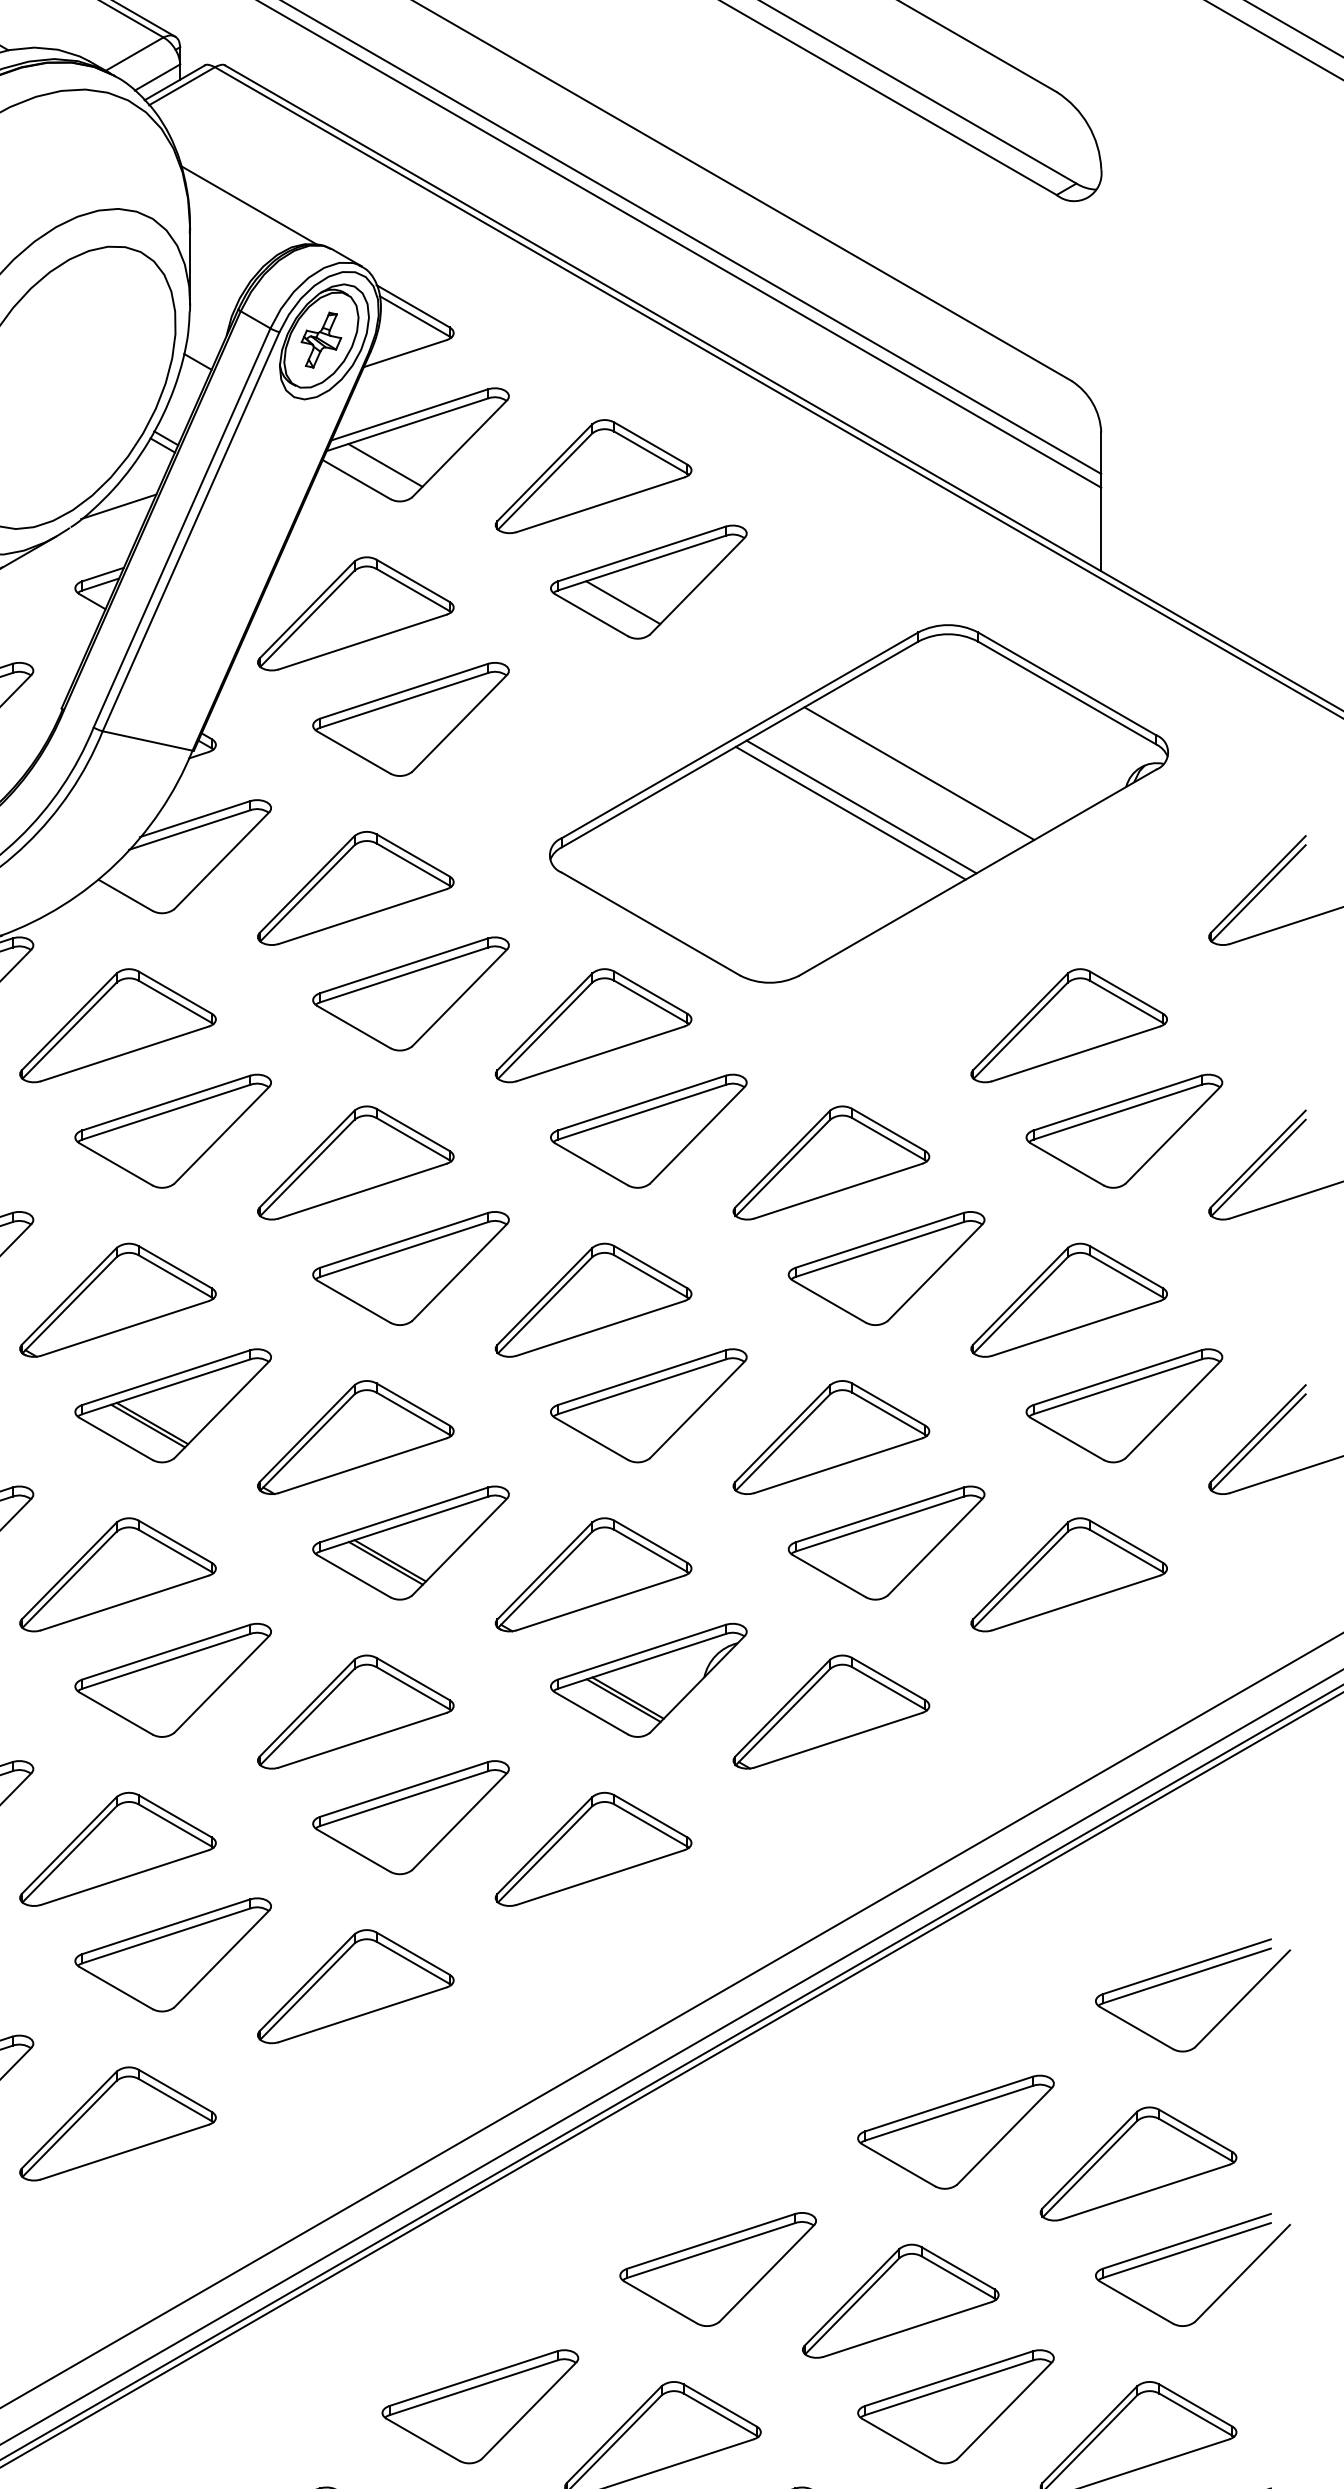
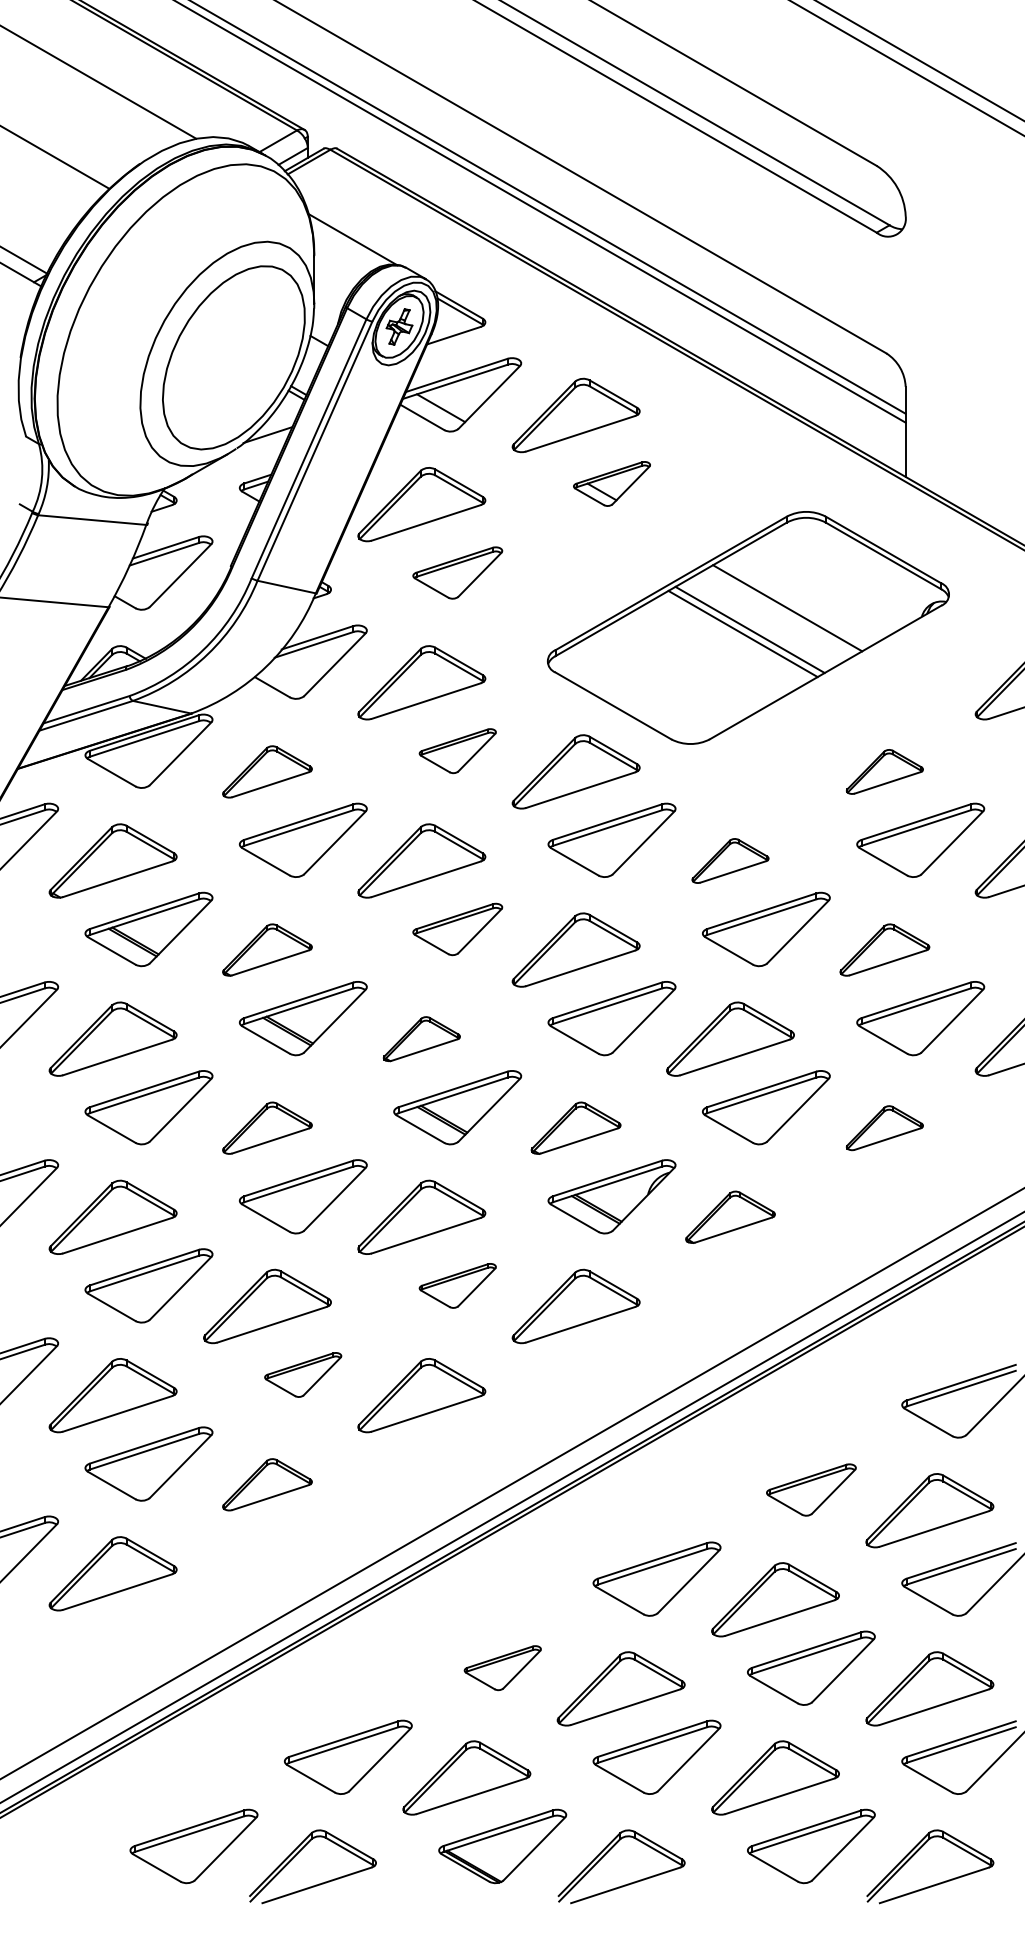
part: (648, 581) -> (611, 483), size x0.6
part: (410, 718) -> (457, 572), size x0.7
part: (410, 992) -> (457, 750), size x0.6
part: (118, 1025) -> (267, 771), size x0.7
part: (1068, 1025) -> (884, 771), size x0.6
part: (831, 1162) -> (730, 860), size x0.6
part: (410, 1268) -> (457, 929), size x0.7
part: (118, 1299) -> (267, 949), size x0.7
part: (1068, 1299) -> (884, 949), size x0.7
part: (355, 1436) -> (421, 1038), size x0.6
part: (118, 1573) -> (267, 1127), size x0.7
part: (592, 1573) -> (575, 1127), size x0.7
part: (1068, 1573) -> (884, 1127), size x0.6
part: (831, 1710) -> (730, 1216), size x0.7
part: (410, 1817) -> (457, 1285), size x0.6
part: (171, 1954) -> (302, 1374), size x0.6
part: (118, 2123) -> (267, 1484), size x0.7
part: (956, 2131) -> (811, 1489), size x0.7
part: (480, 2405) -> (502, 1667), size x0.6

